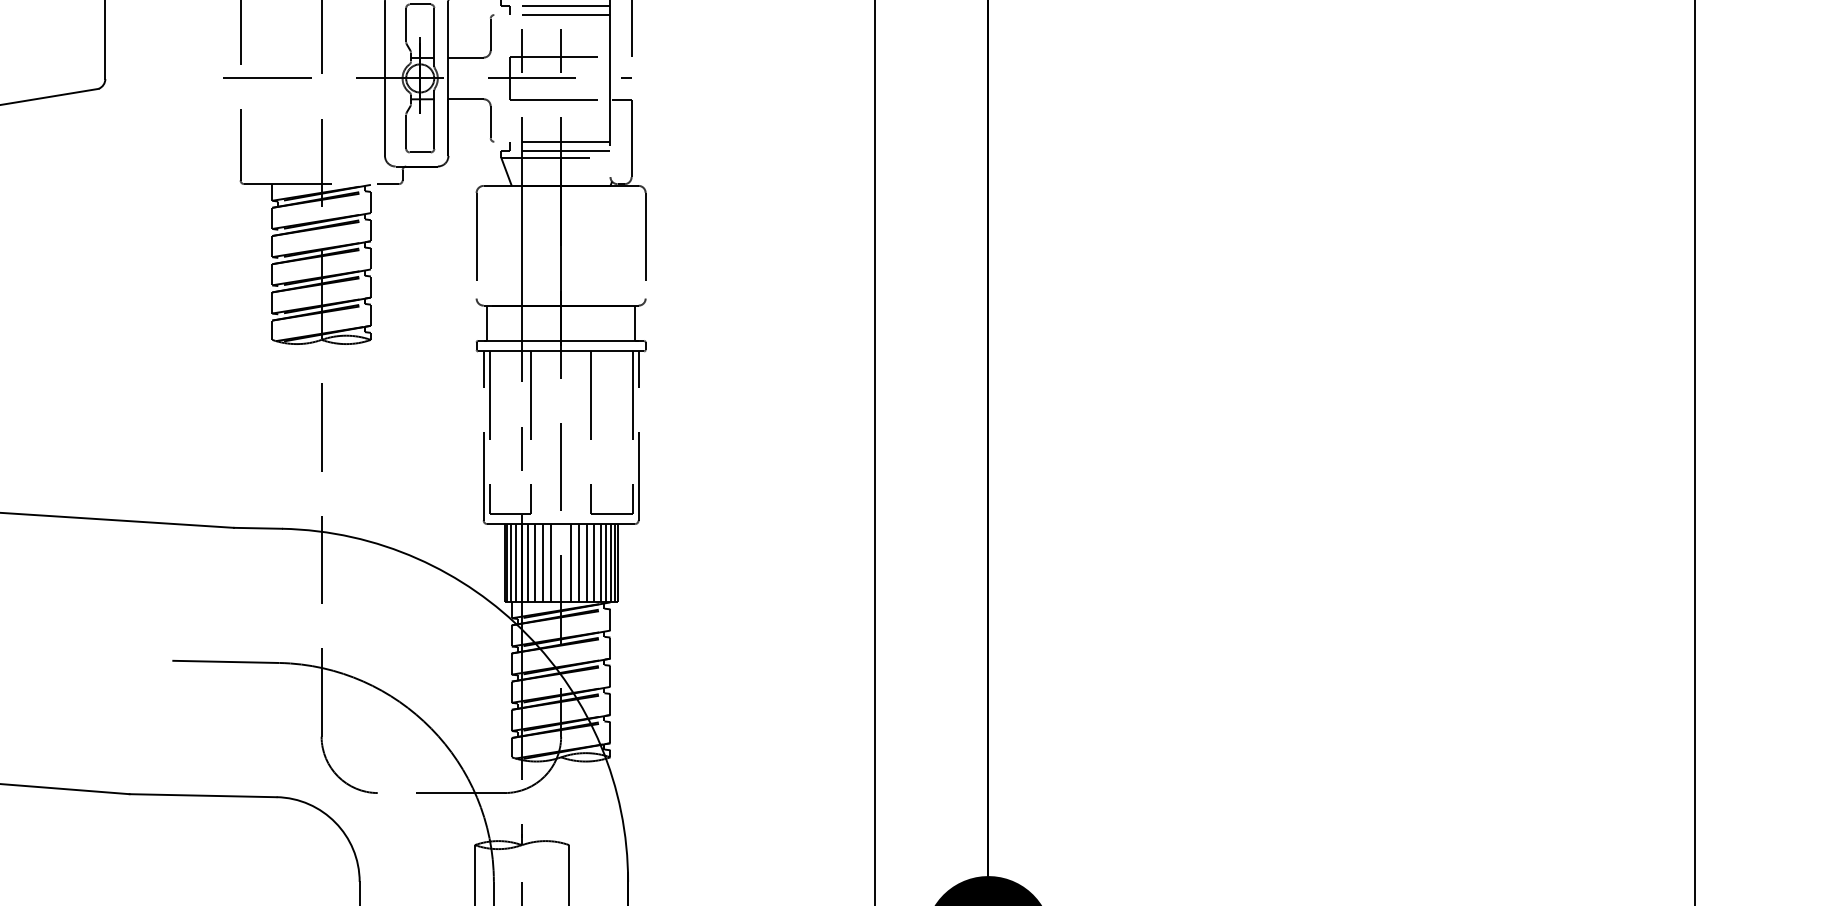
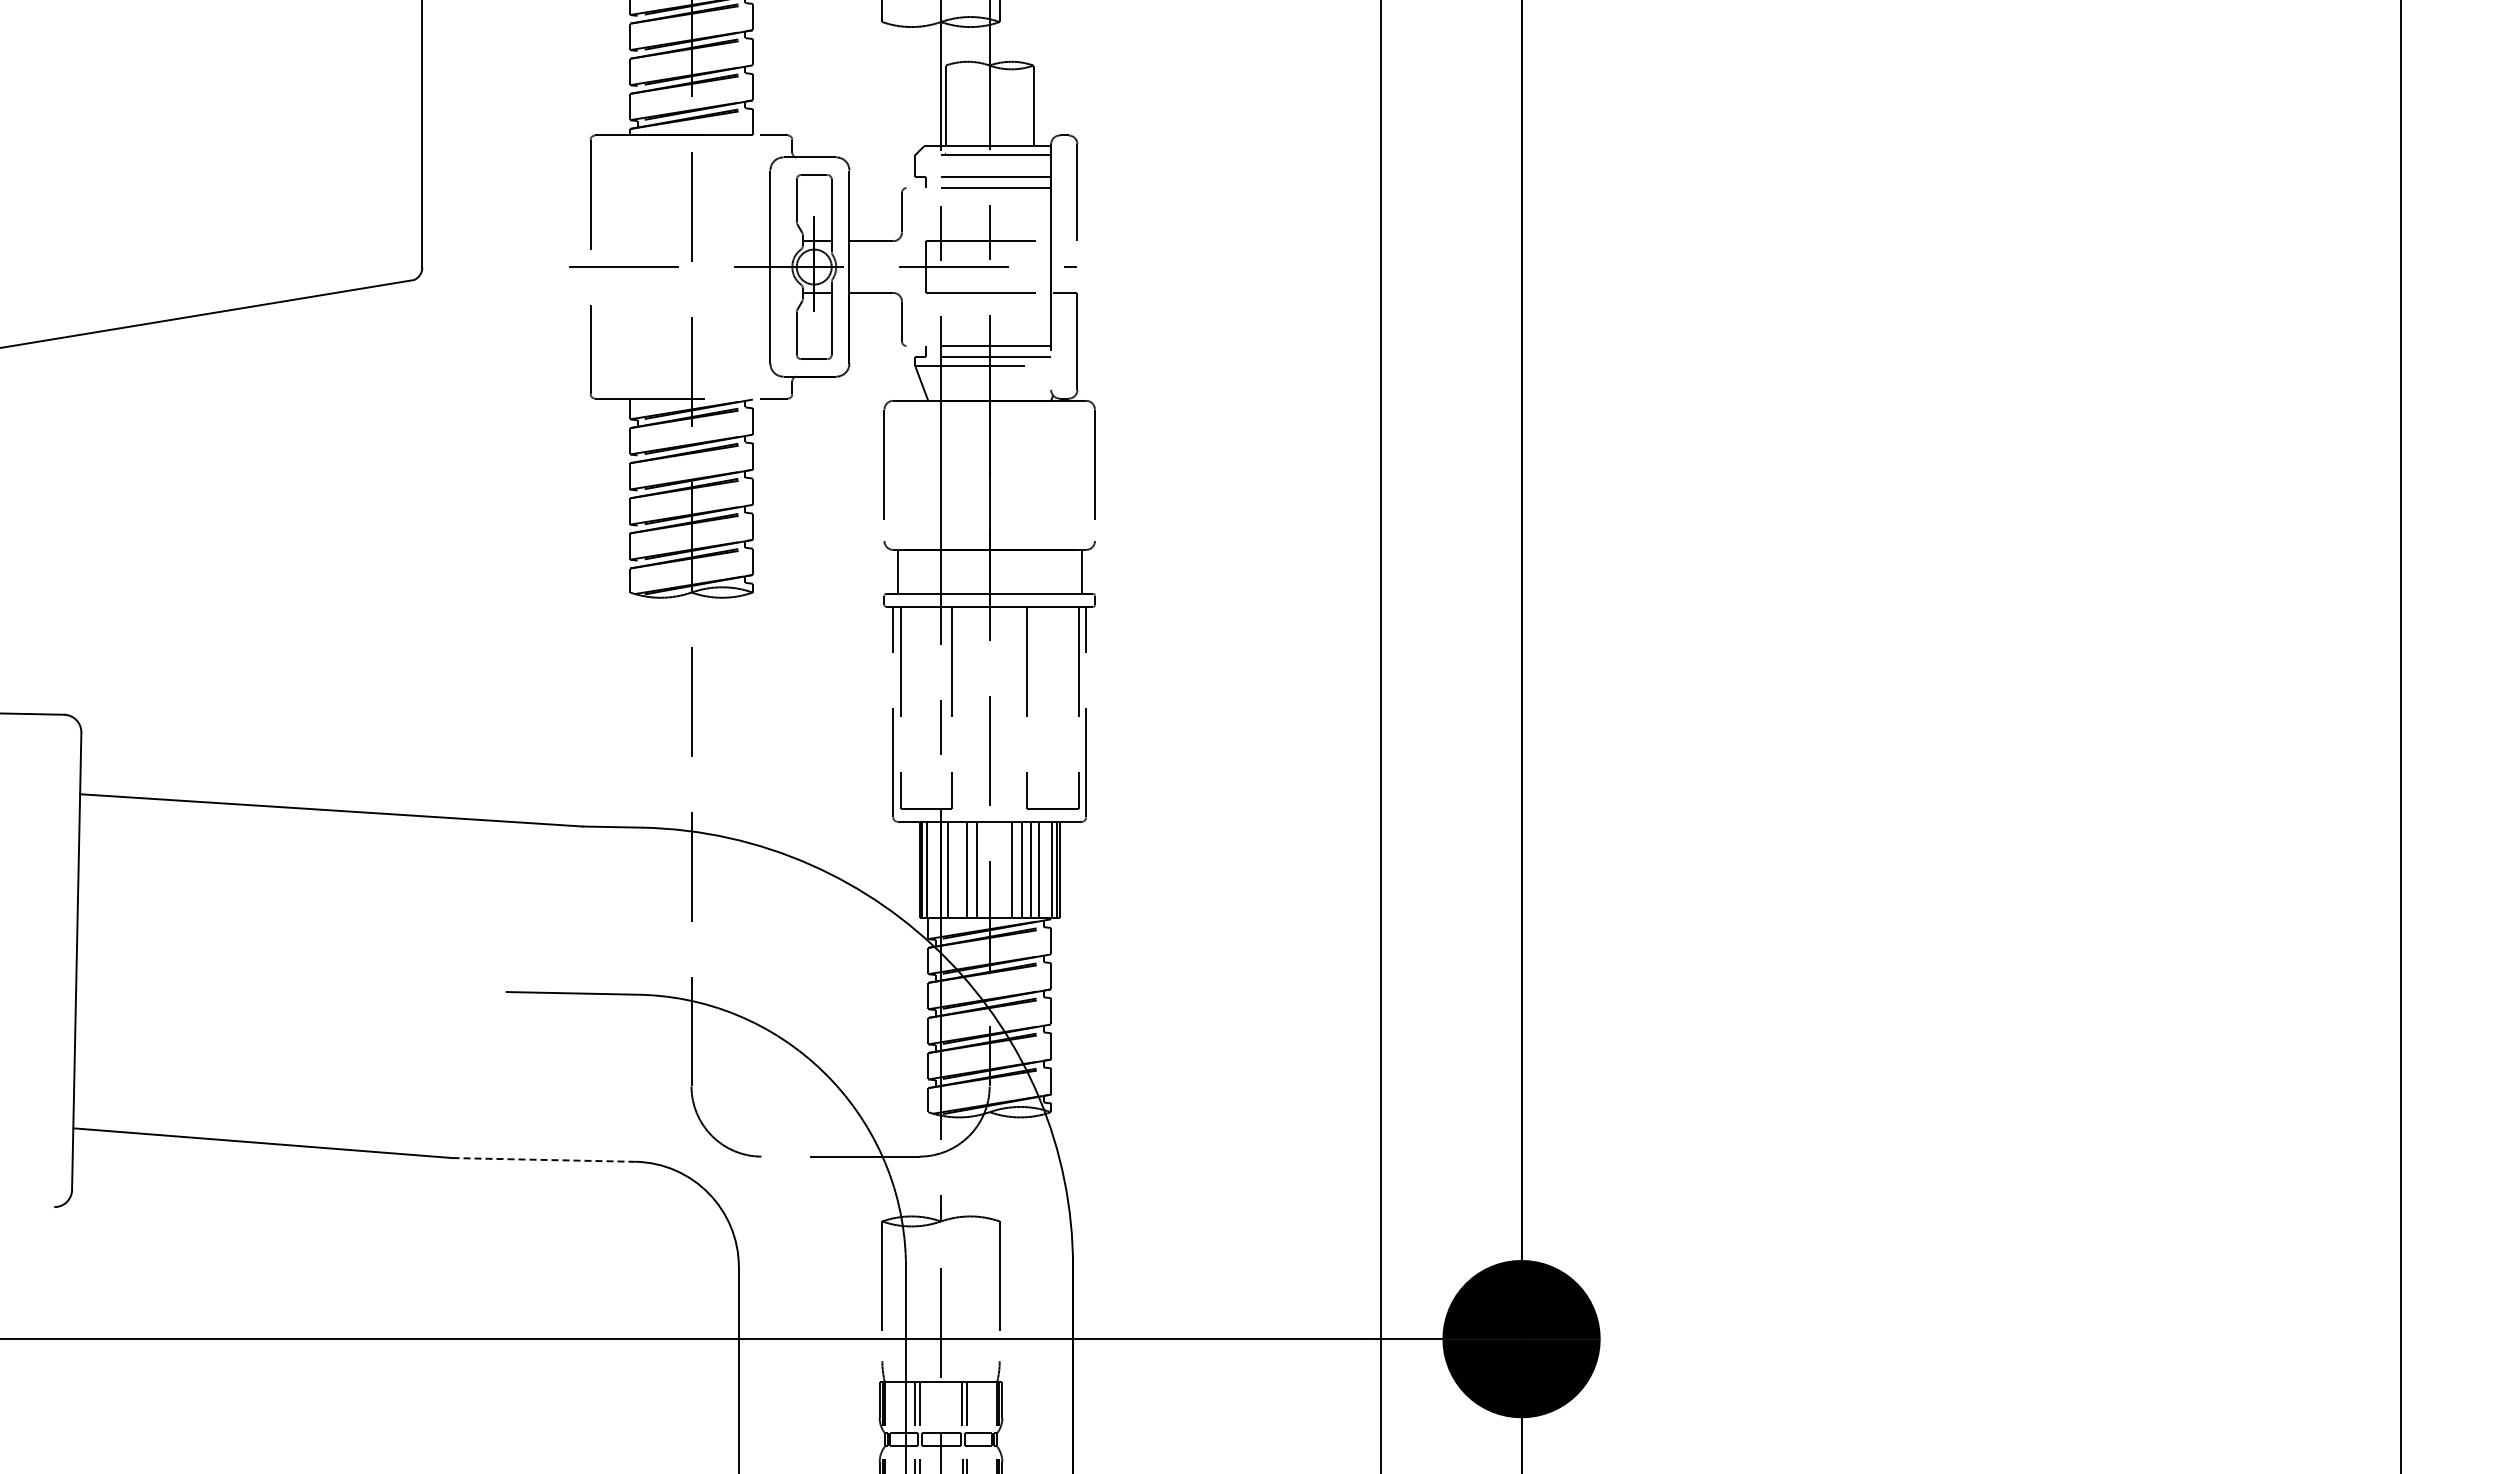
line: (516, 562) -> (933, 869), removed
line: (535, 562) -> (957, 869), removed
line: (571, 562) -> (1002, 869), removed
line: (605, 562) -> (1045, 869), removed
line: (202, 795) -> (543, 1159), solid -> dashed

